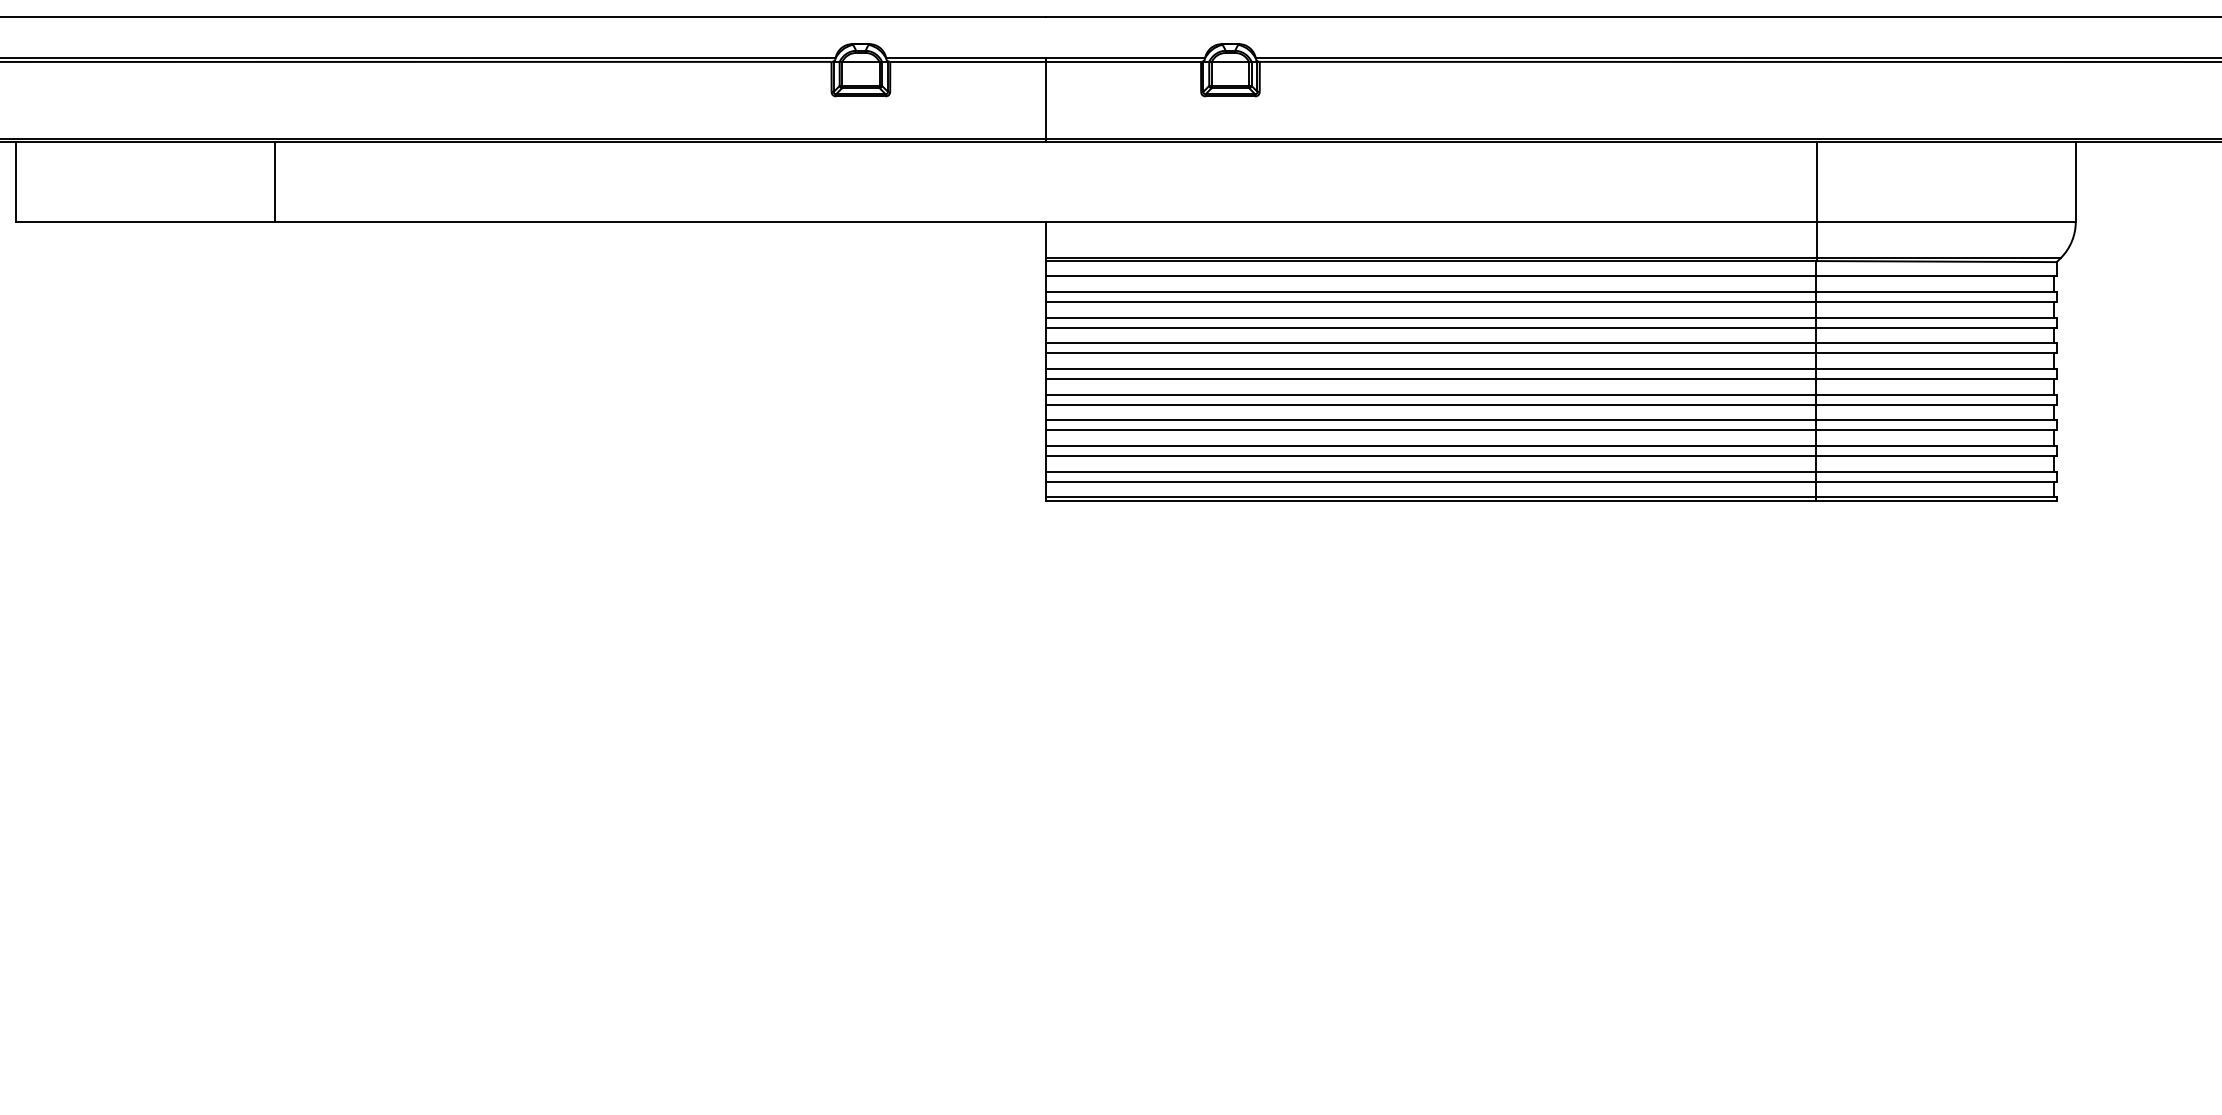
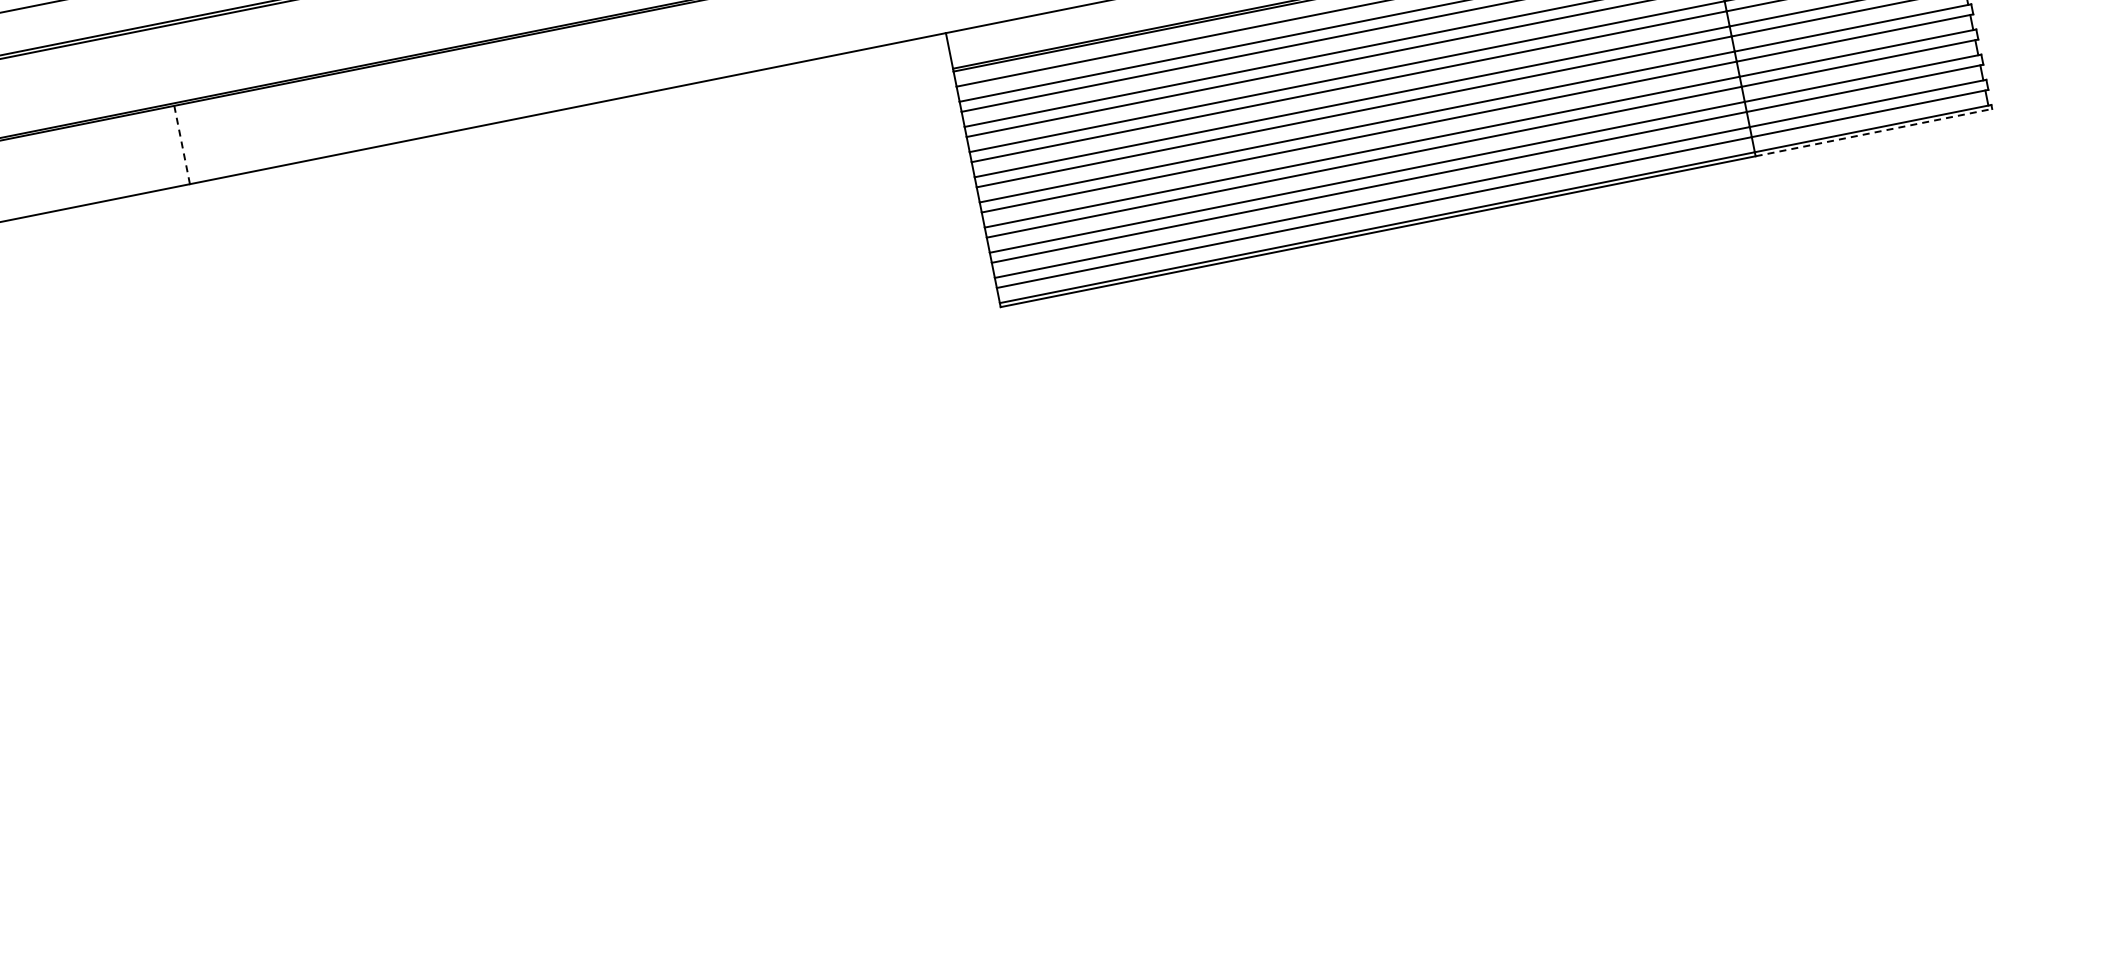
line: (274, 181) -> (181, 144), solid -> dashed
line: (1936, 501) -> (1874, 132), solid -> dashed

